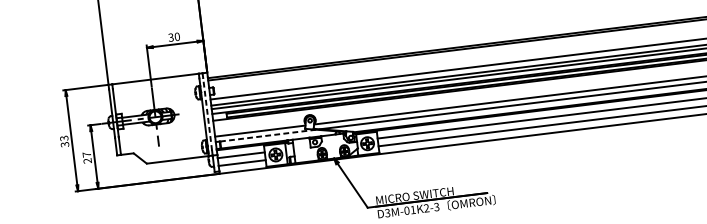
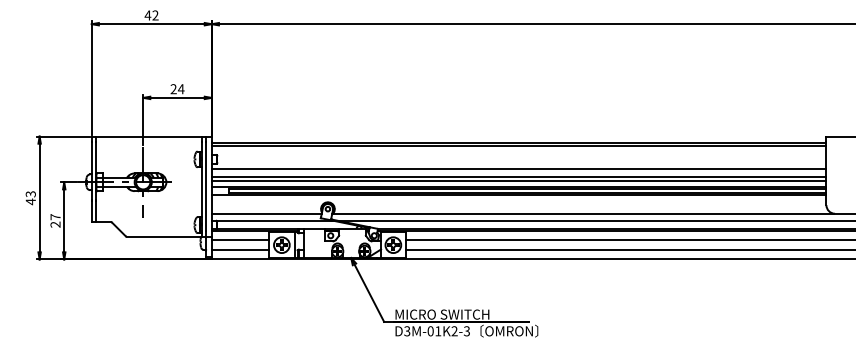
text: (174, 37) -> (177, 89), 30 -> 24
line: (207, 114) -> (206, 186), dashed -> solid
line: (268, 135) -> (275, 220), dashed -> solid
text: (64, 144) -> (30, 201), 33 -> 43

